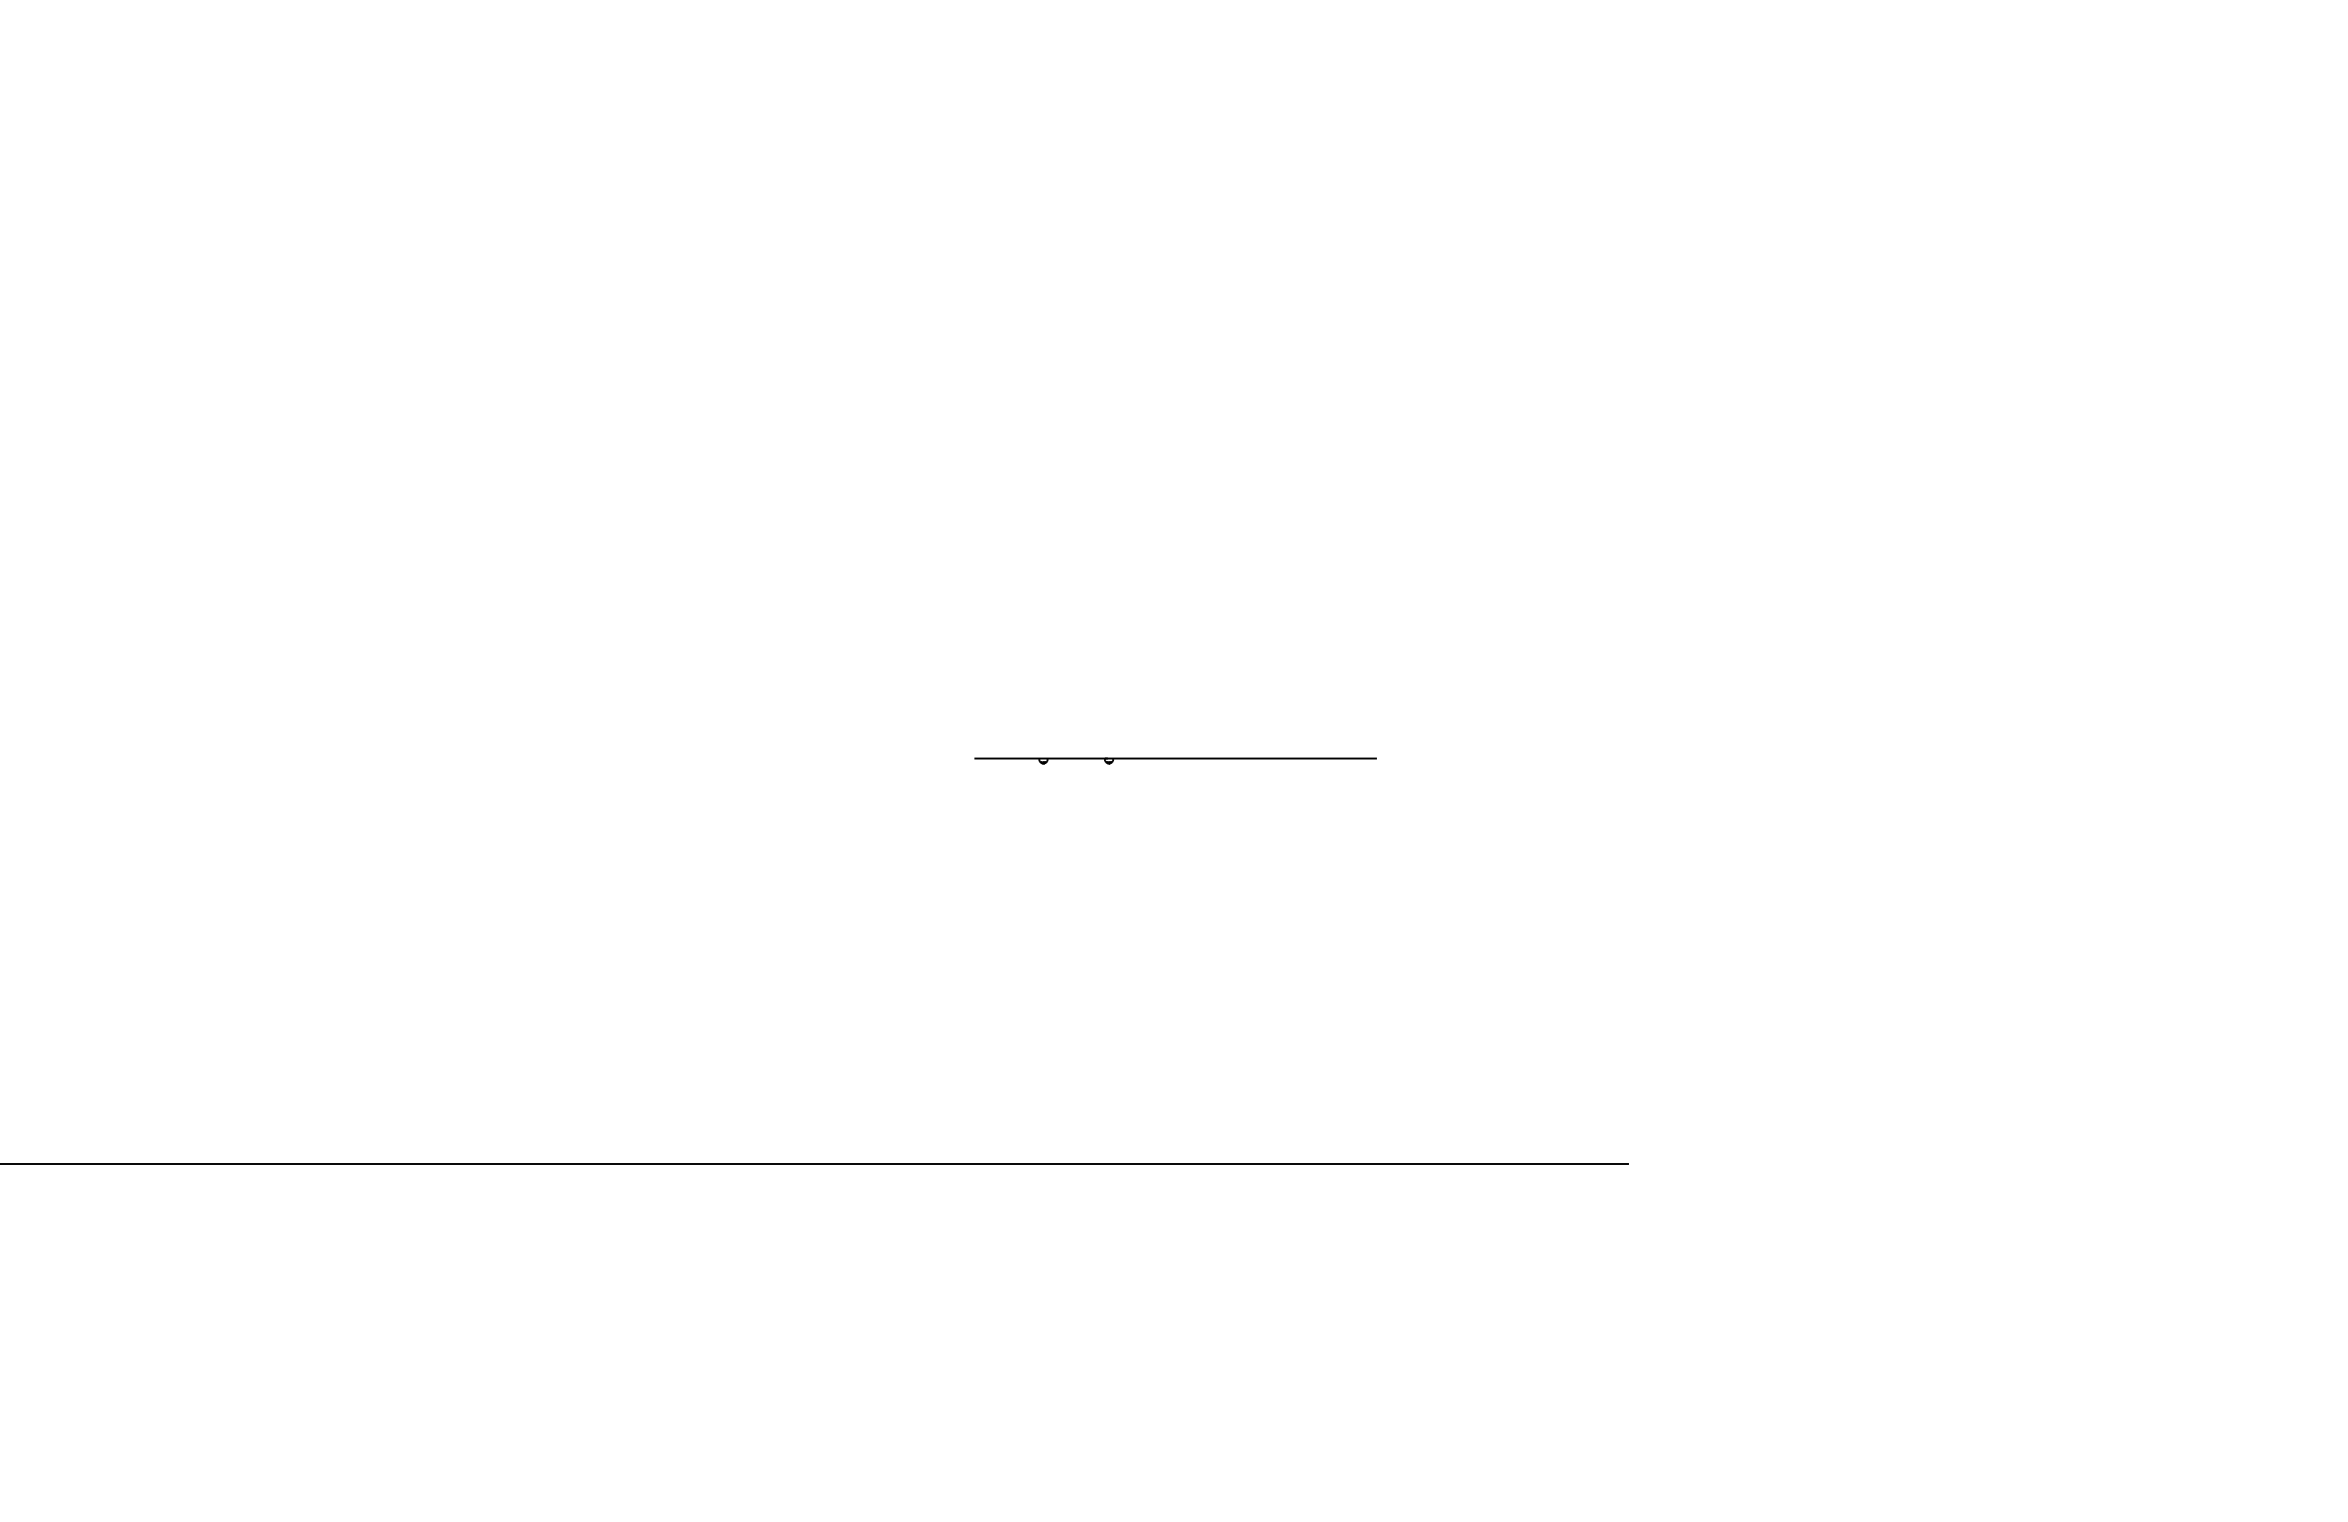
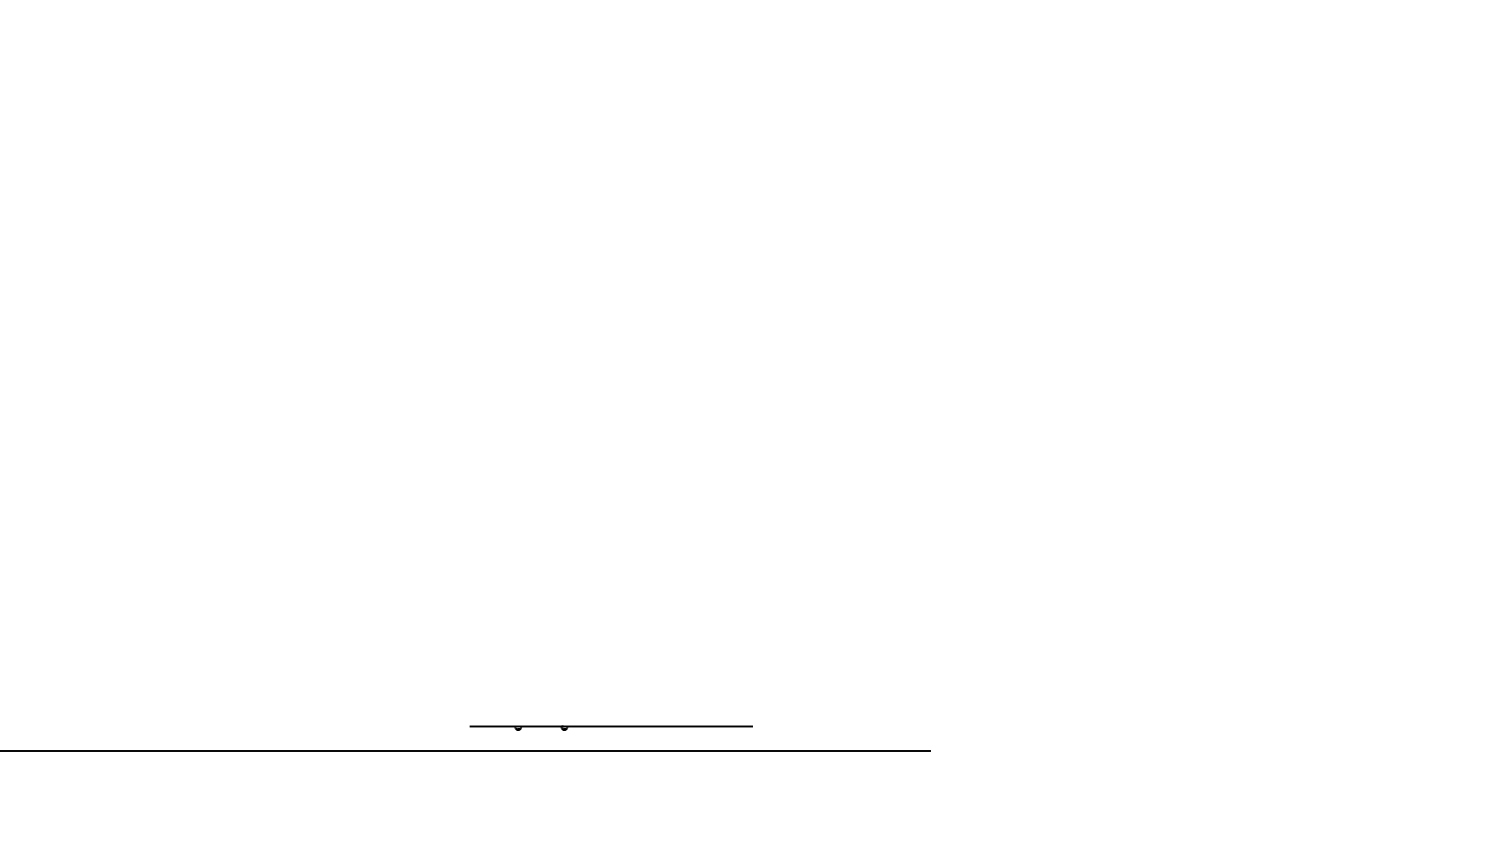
part: (1175, 760) -> (611, 727), moved

